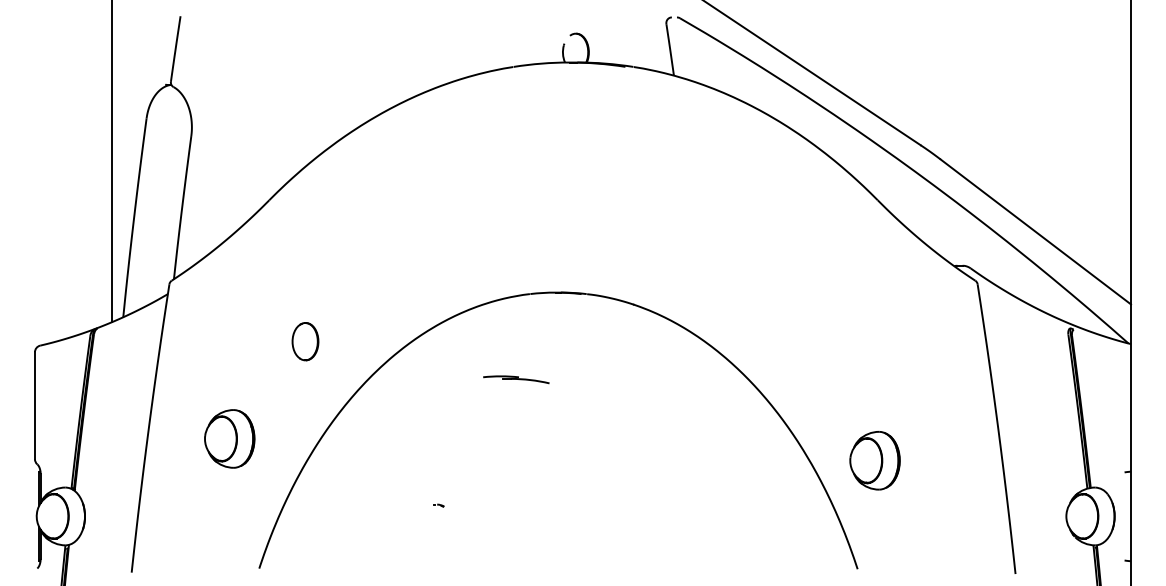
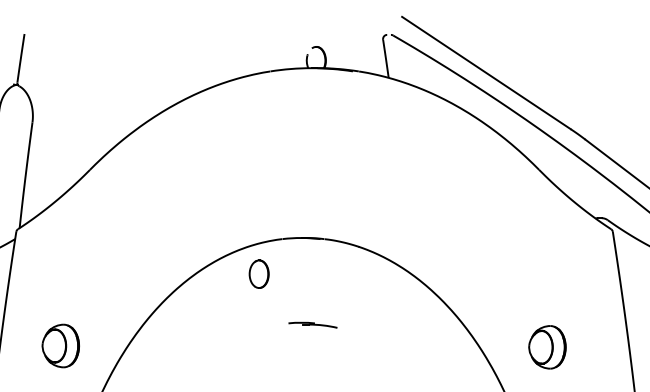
part: (305, 341) -> (259, 274), moved
part: (516, 379) -> (313, 325), moved
part: (874, 460) -> (547, 347), moved

